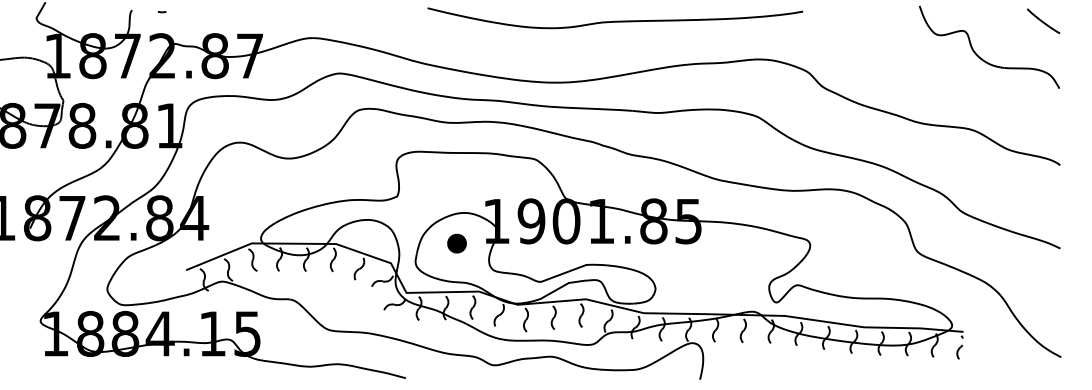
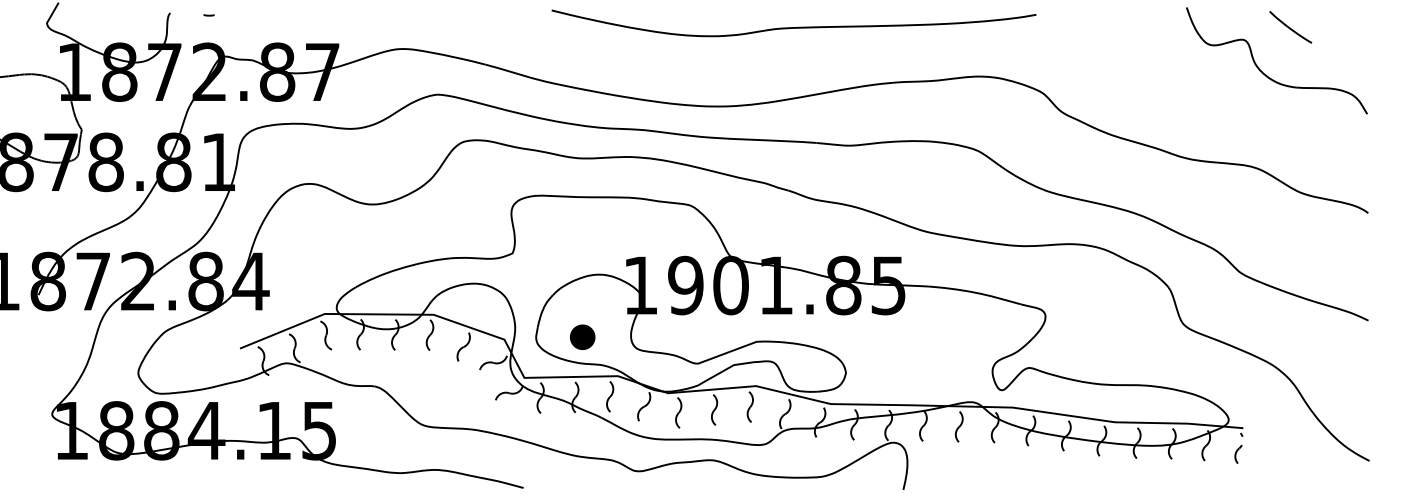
curve: (1043, 21) -> (1290, 27), moved
part: (456, 243) -> (582, 336), moved

